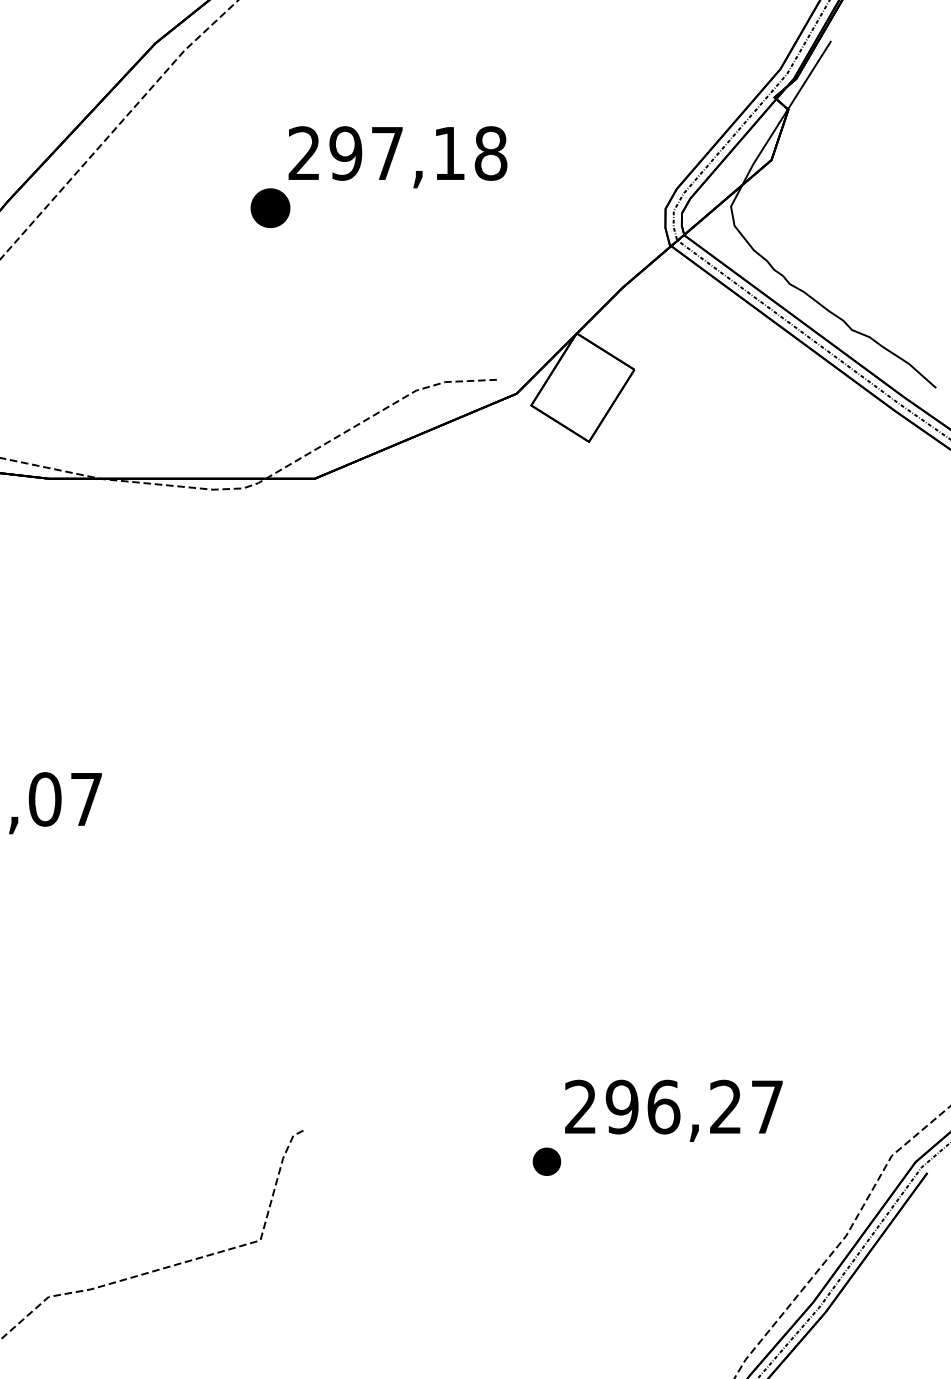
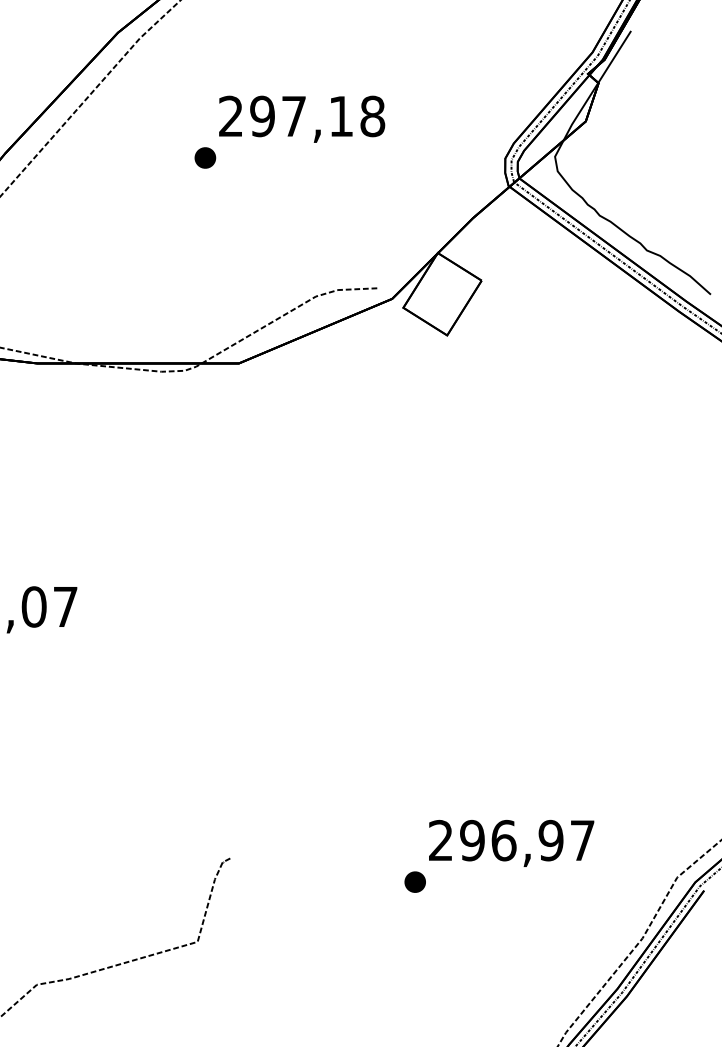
part: (270, 207) -> (205, 157), size x0.71
text: (725, 1106) -> (550, 840), 296,27 -> 296,97

